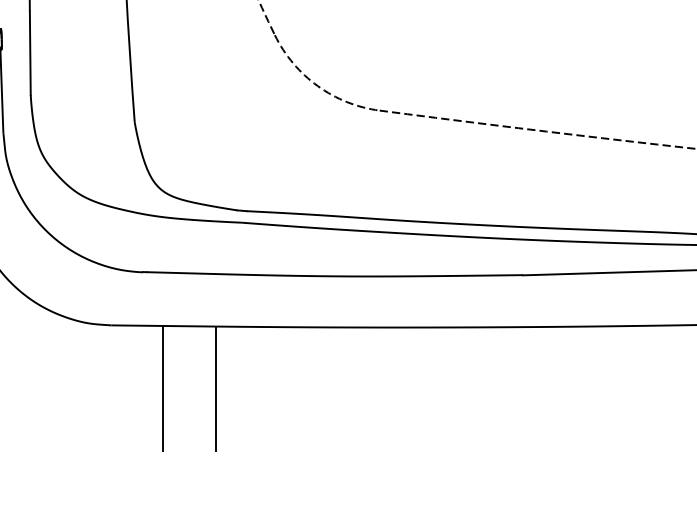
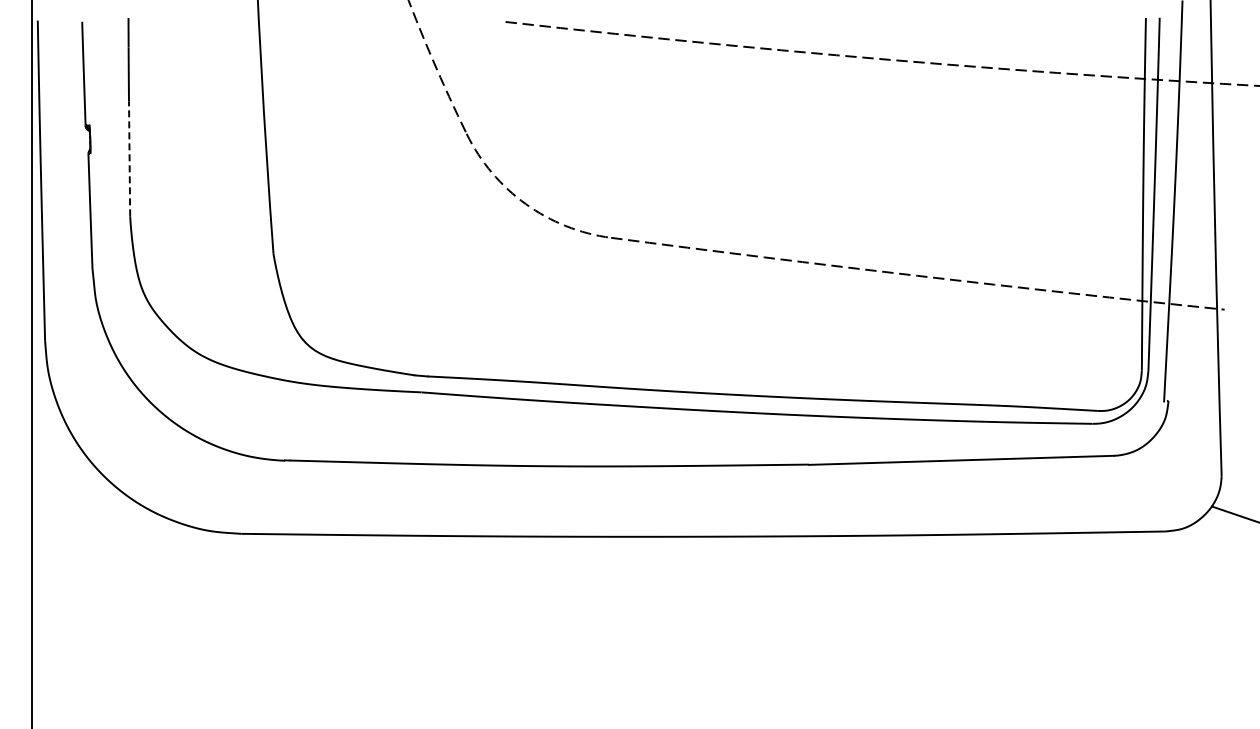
line: (30, 53) -> (129, 158), solid -> dashed
line: (163, 388) -> (312, 620), removed
line: (216, 388) -> (386, 621), removed

